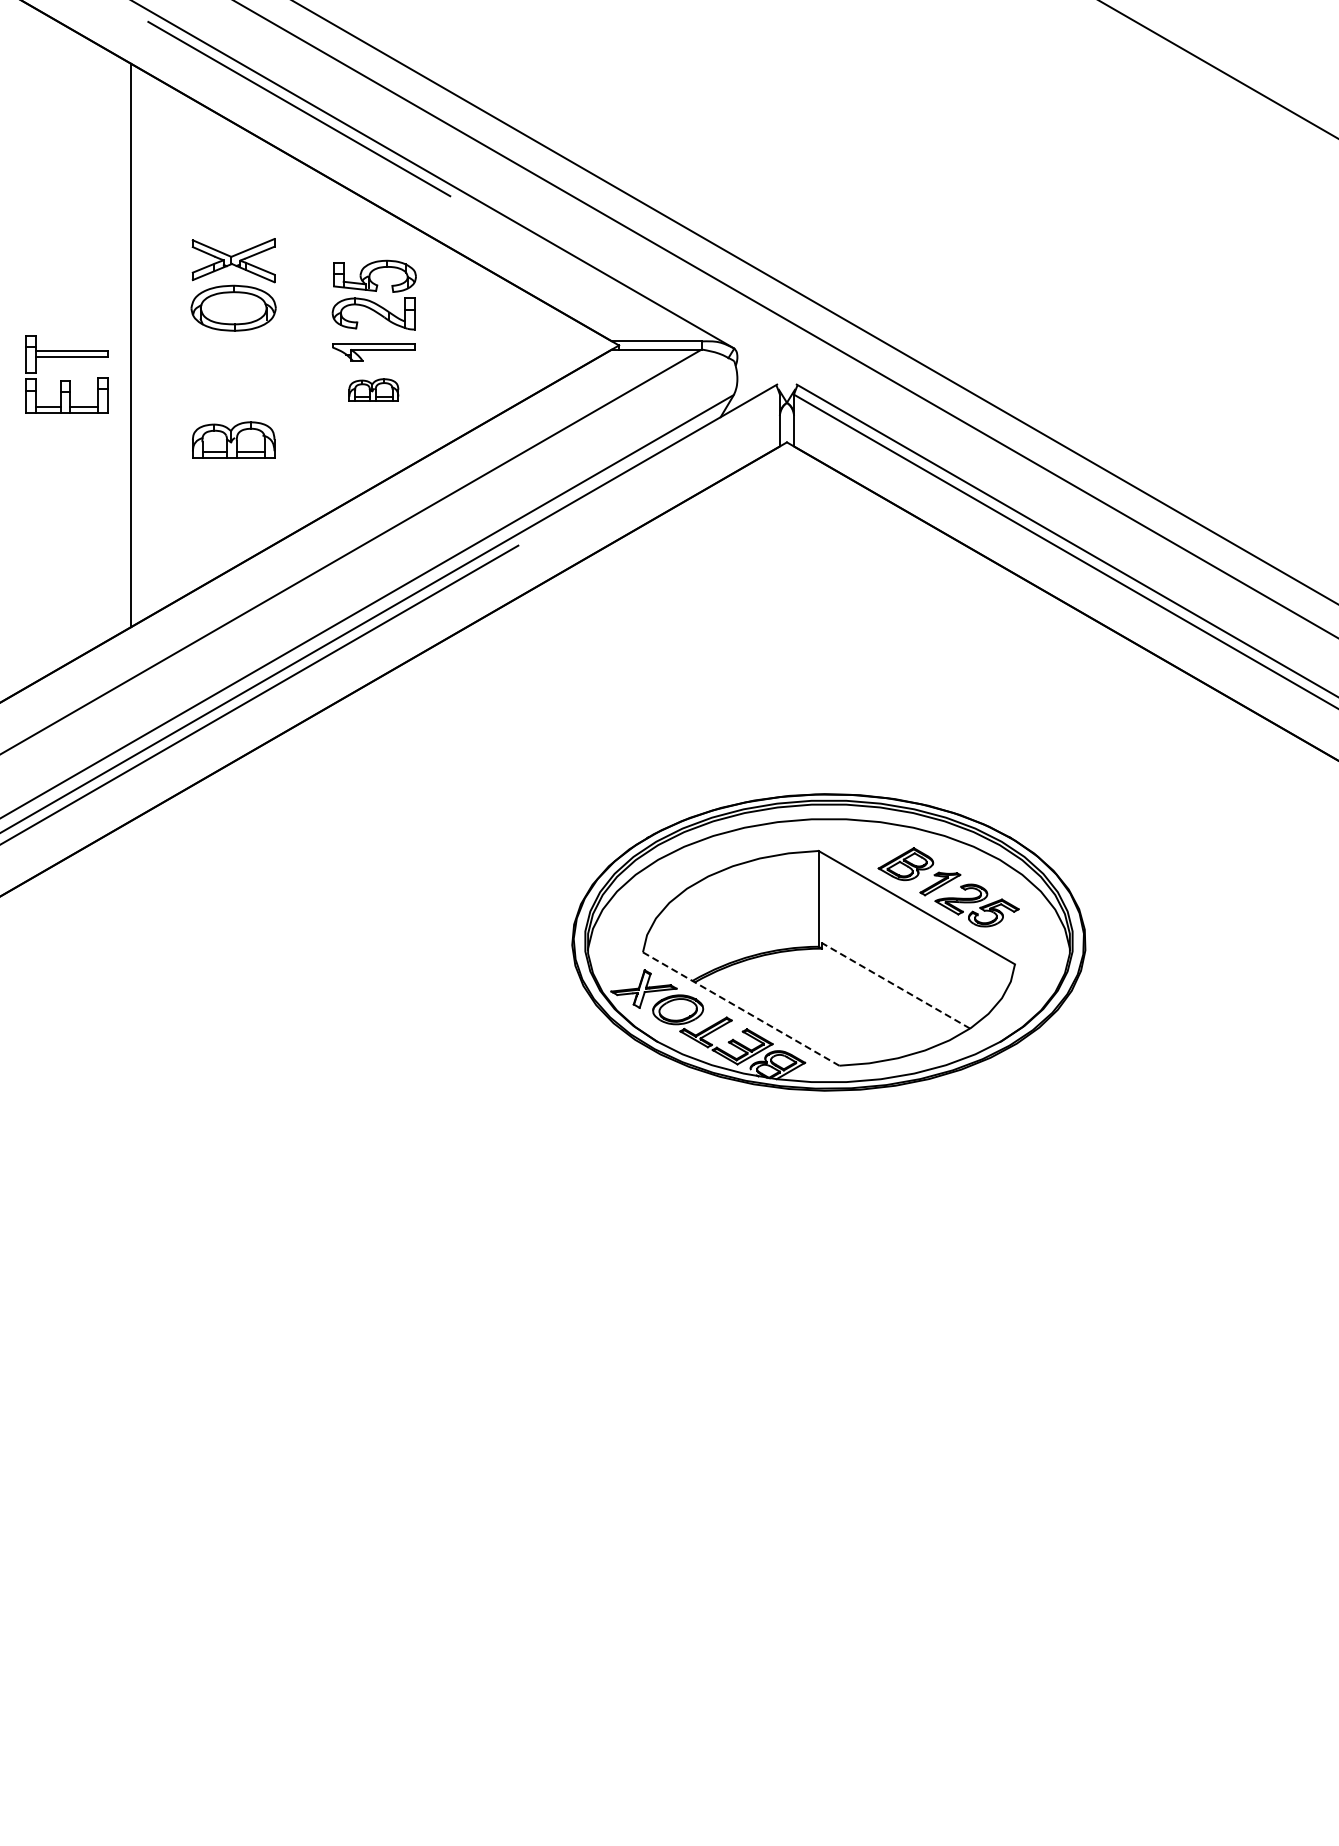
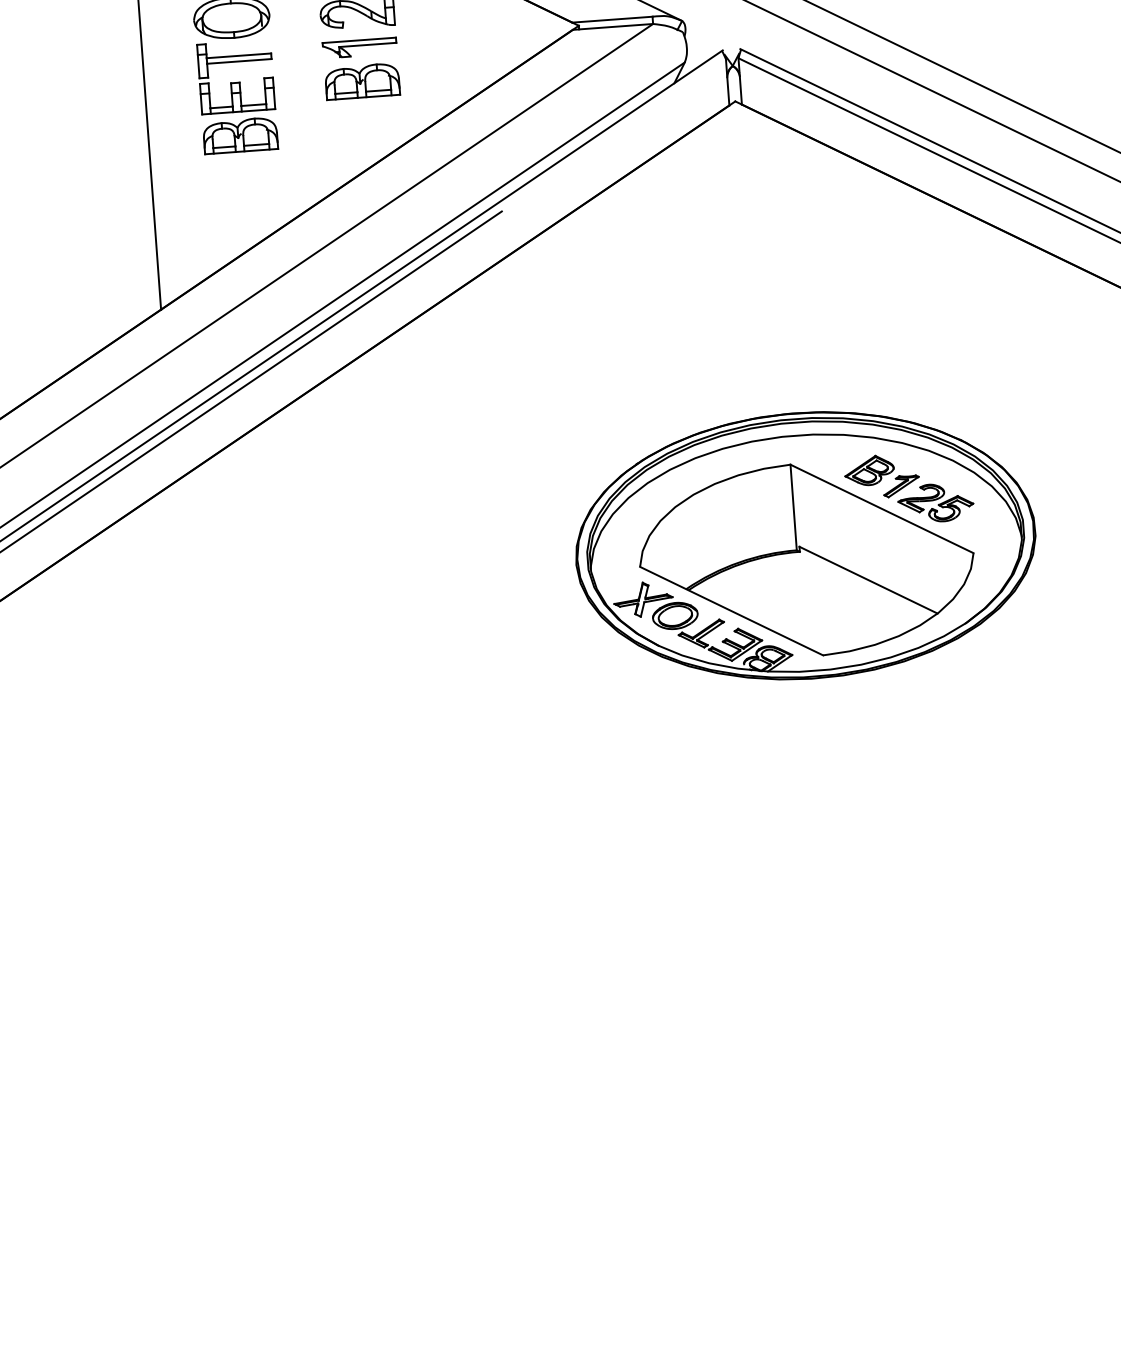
part: (66, 374) -> (236, 77), moved
part: (373, 389) -> (362, 81), size x1.67
line: (896, 985) -> (868, 579), dashed -> solid
line: (741, 1009) -> (731, 611), dashed -> solid

